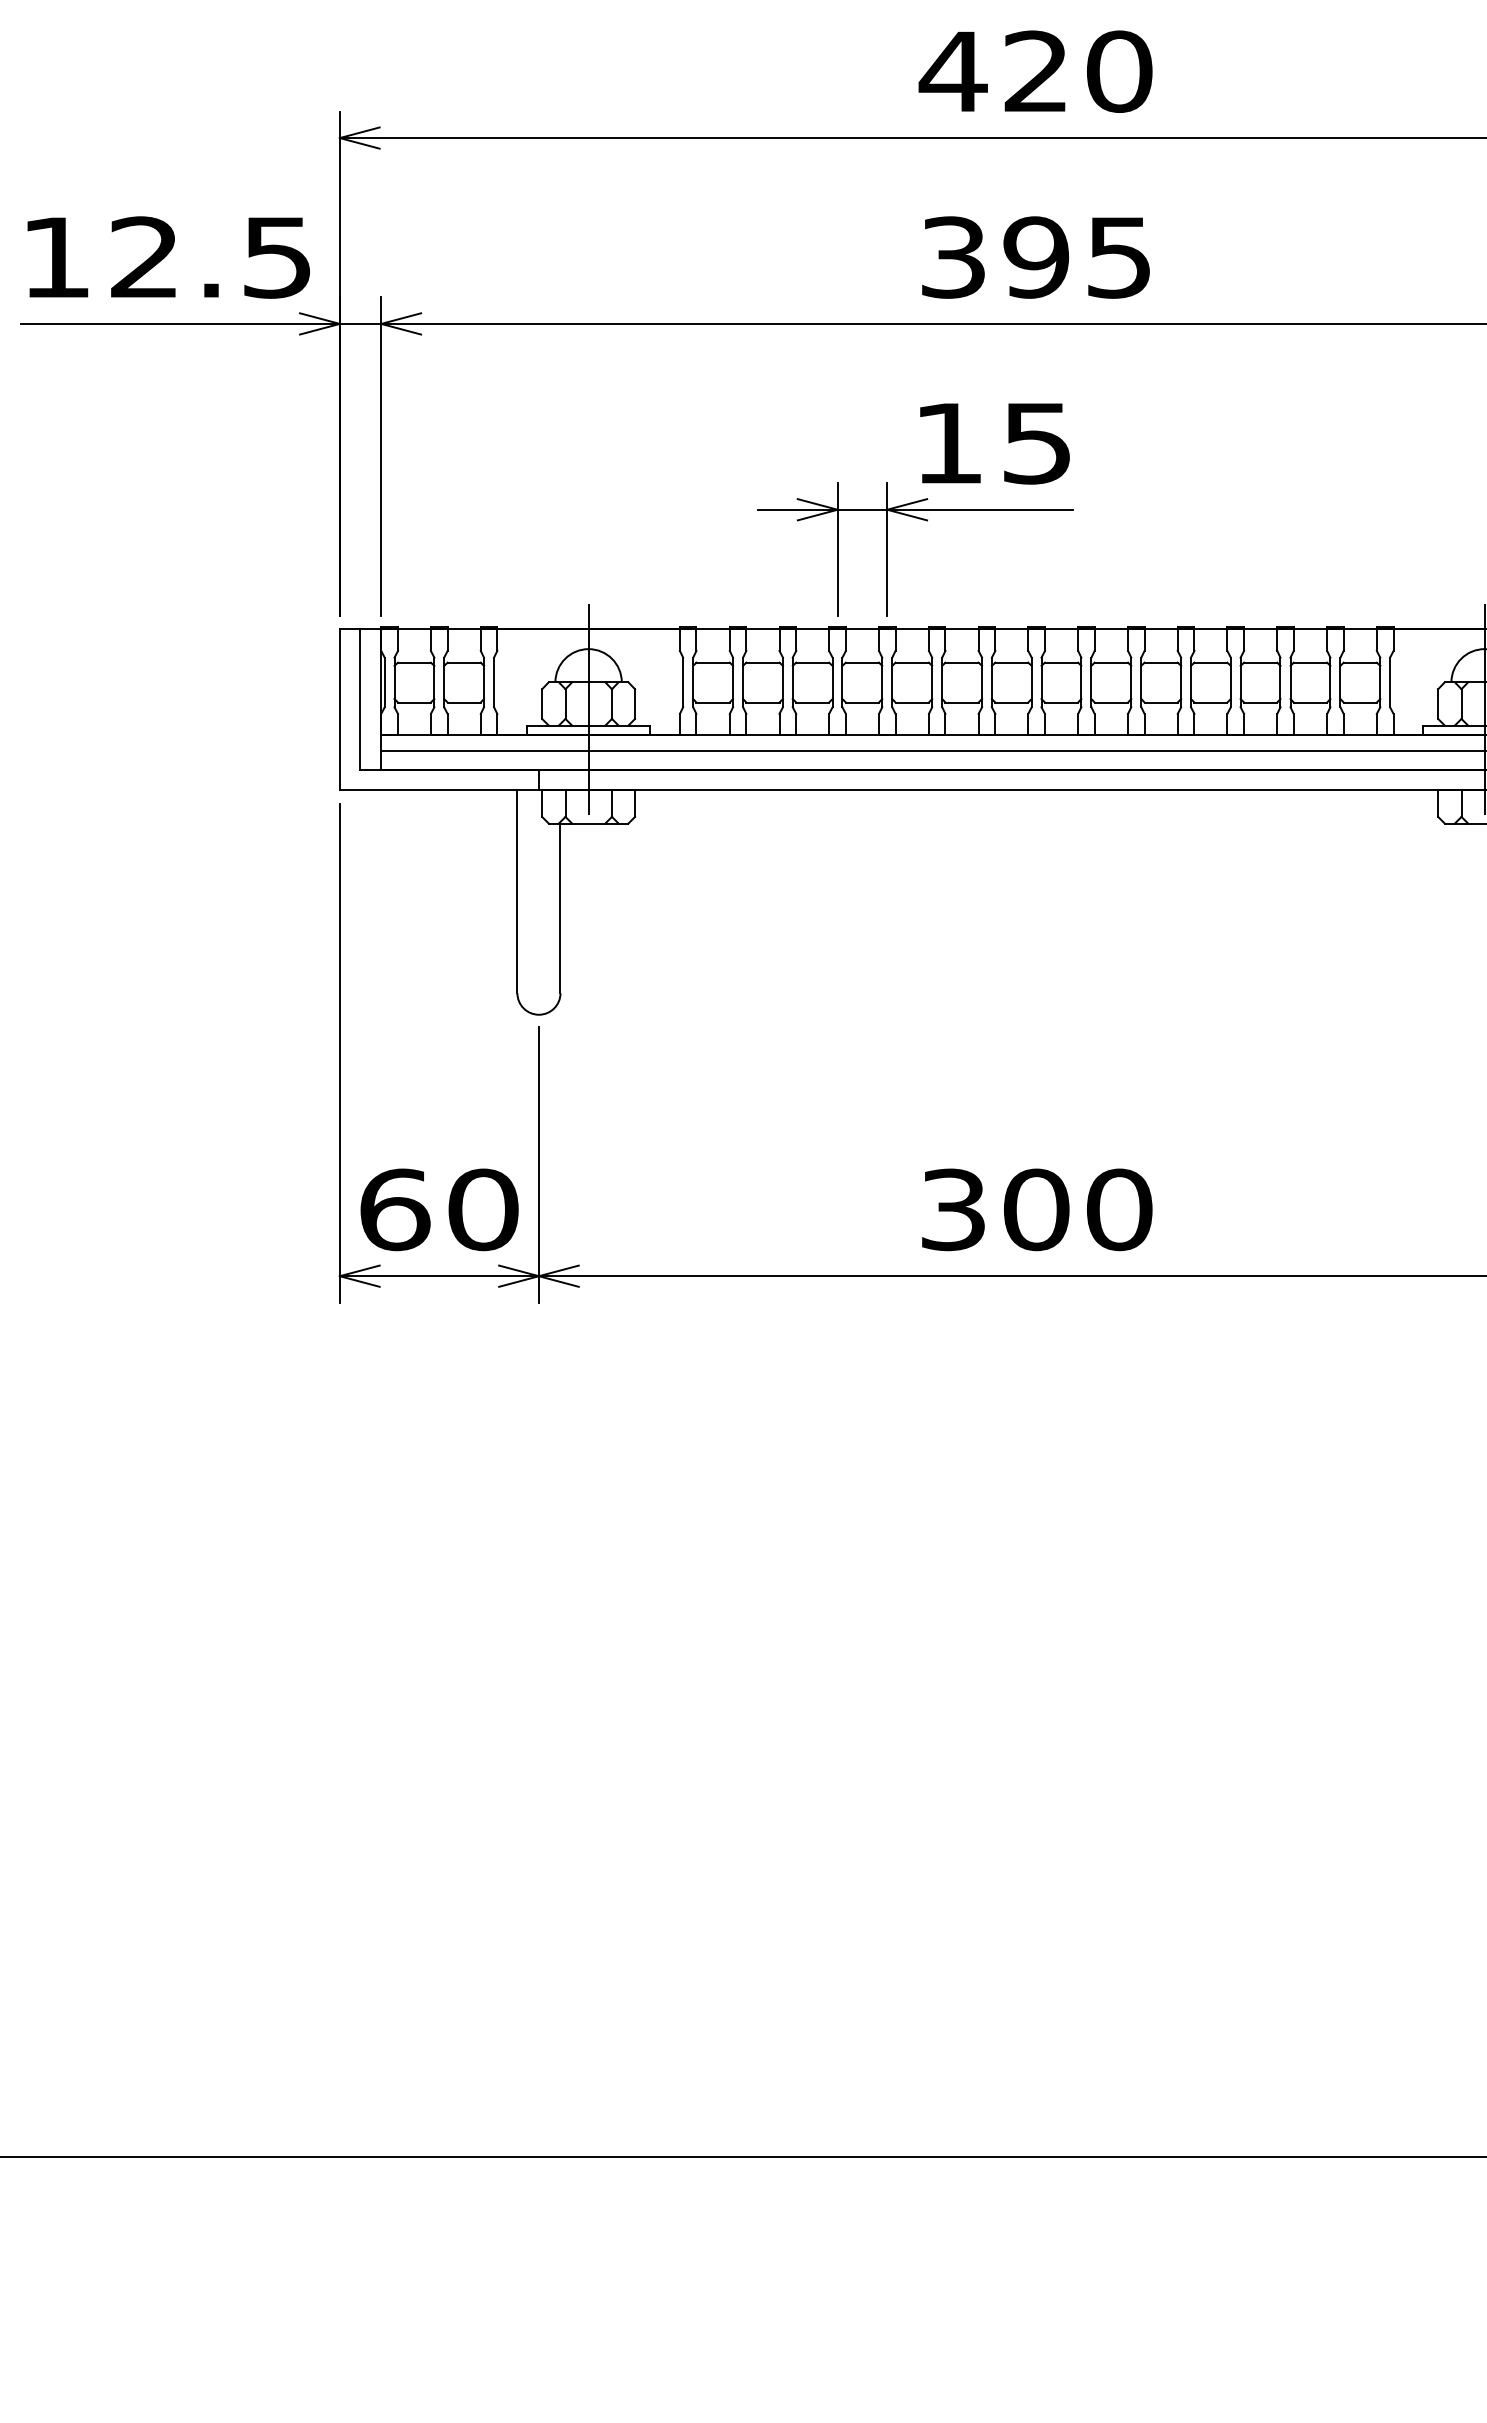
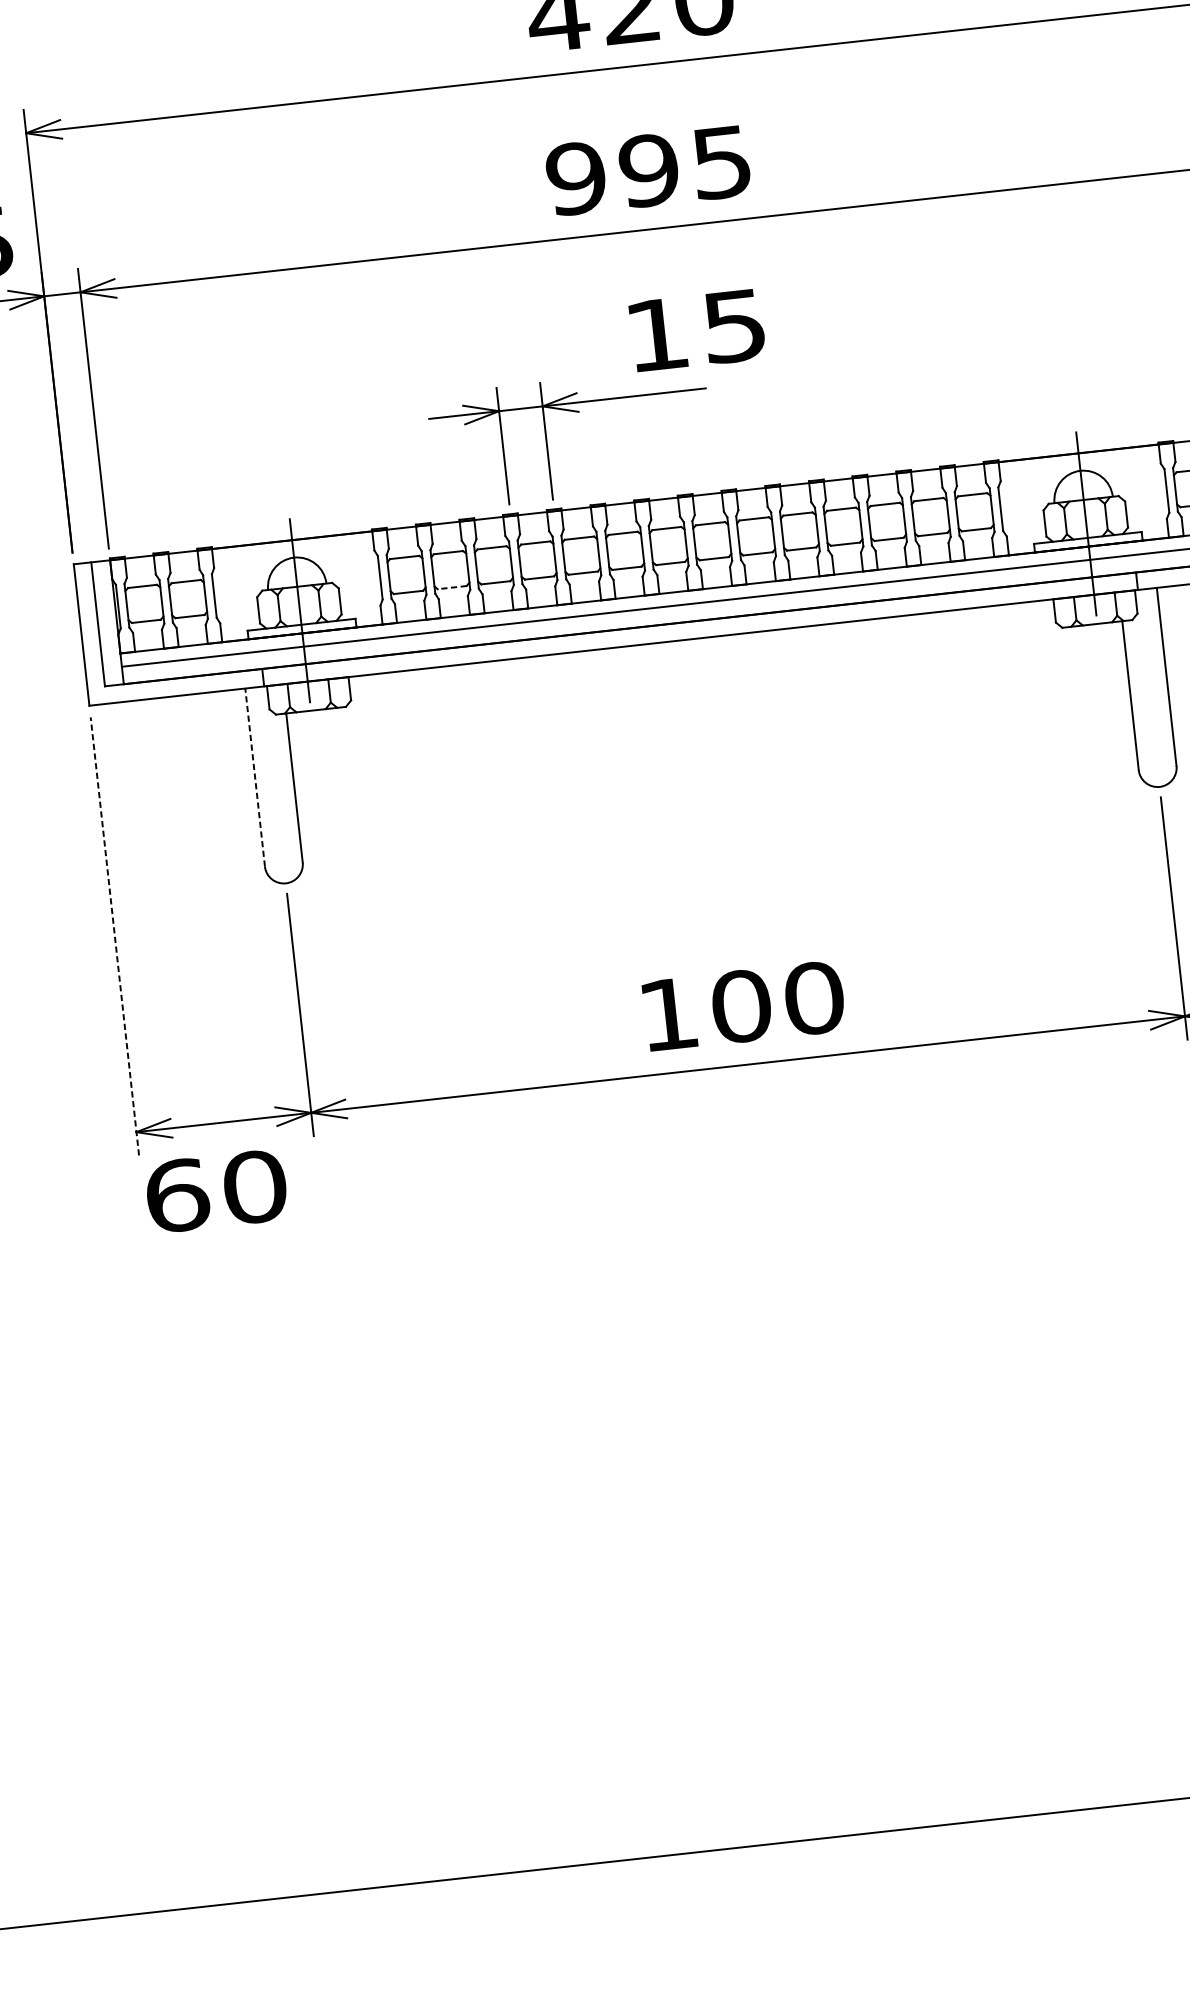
text: (953, 257) -> (576, 178), 395 -> 995
text: (994, 443) -> (697, 330), moved
line: (762, 702) -> (451, 587), solid -> dashed
line: (517, 891) -> (255, 777), solid -> dashed
line: (339, 1053) -> (114, 936), solid -> dashed
text: (439, 1209) -> (216, 1191), moved
text: (953, 1209) -> (668, 1014), 300 -> 100

